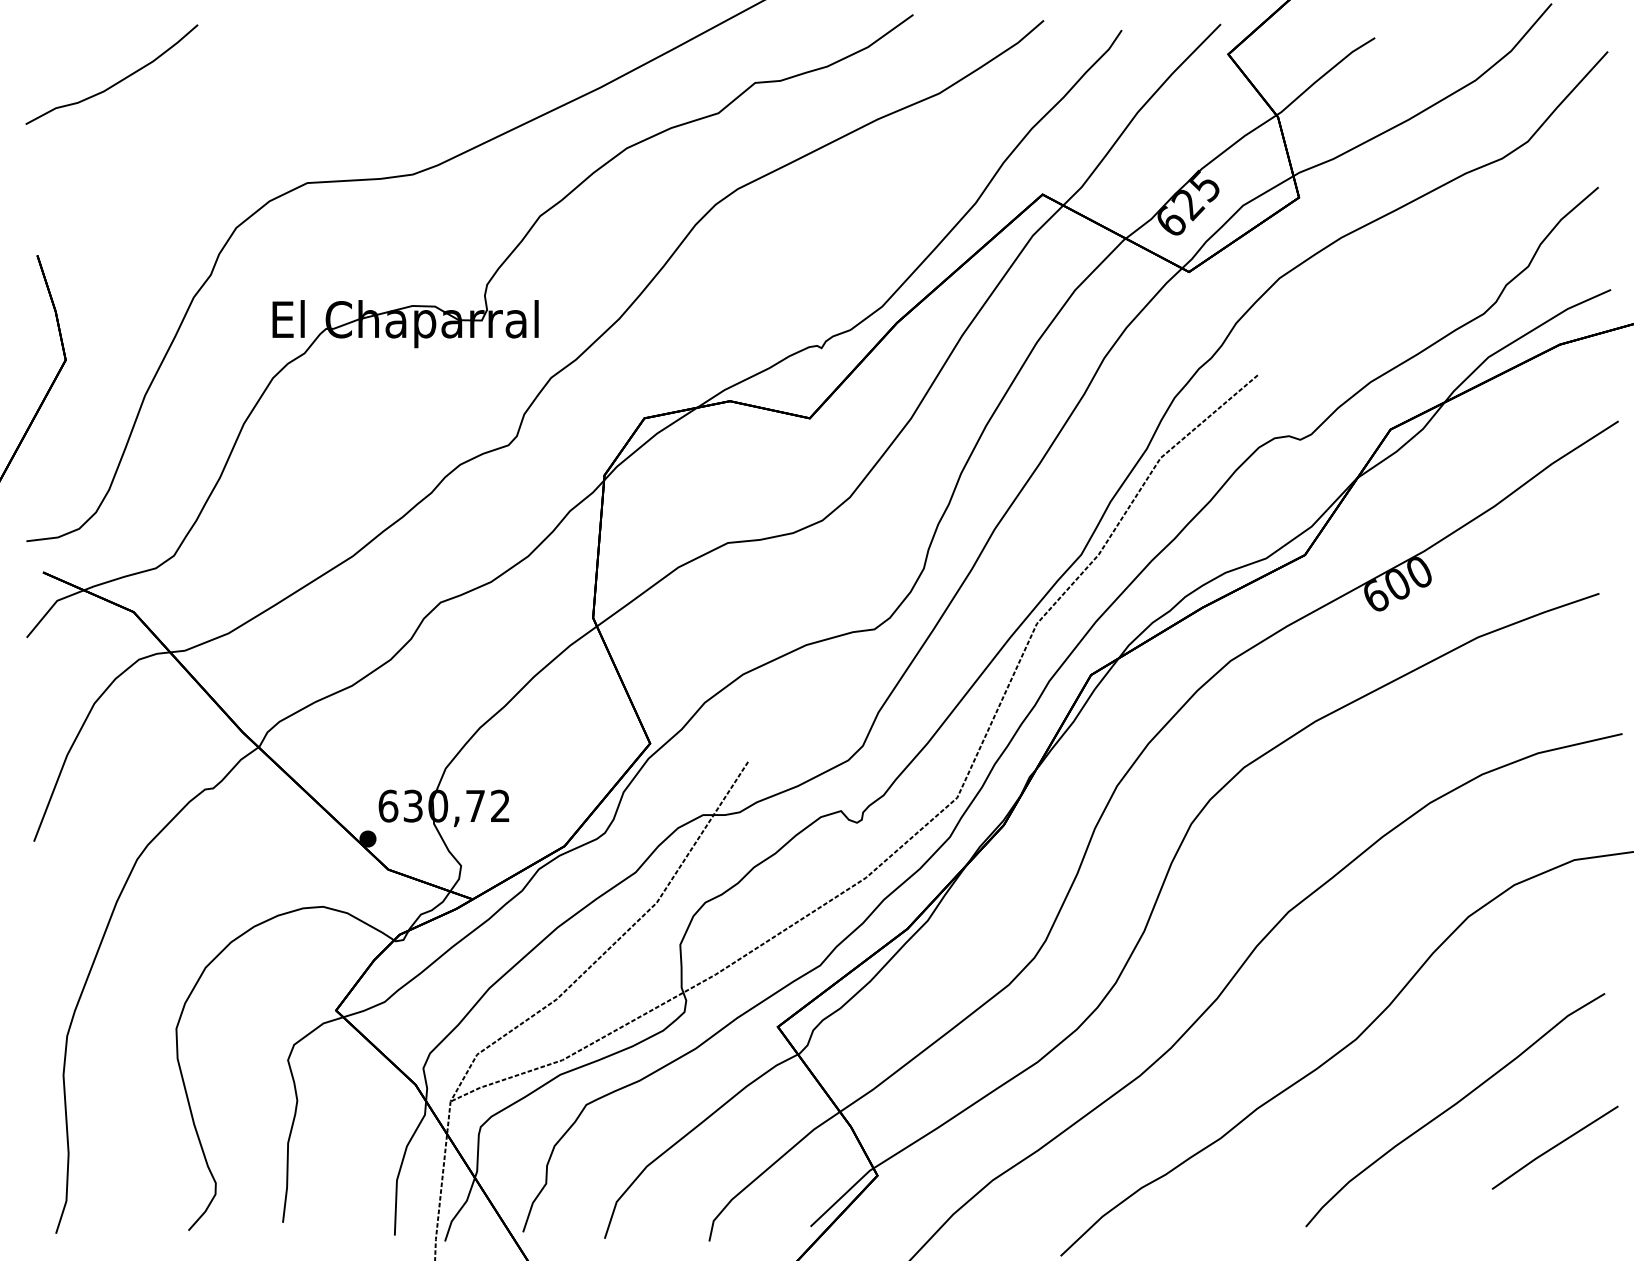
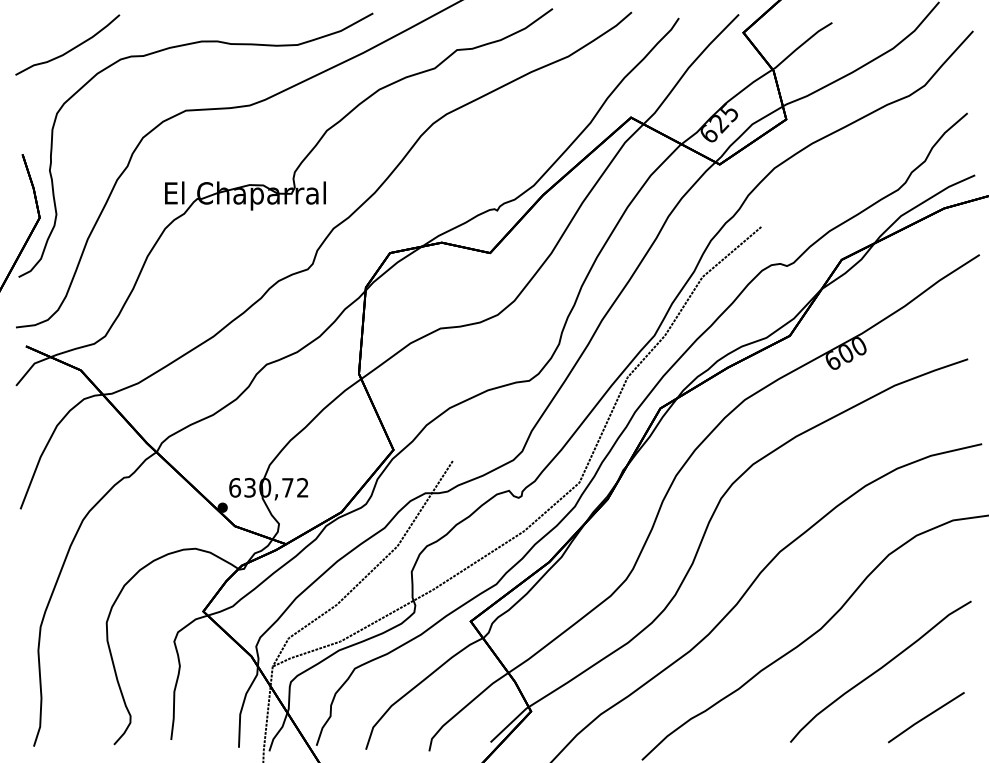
curve: (294, 78) -> (178, 47), added
line: (1555, 1147) -> (926, 717), moved

